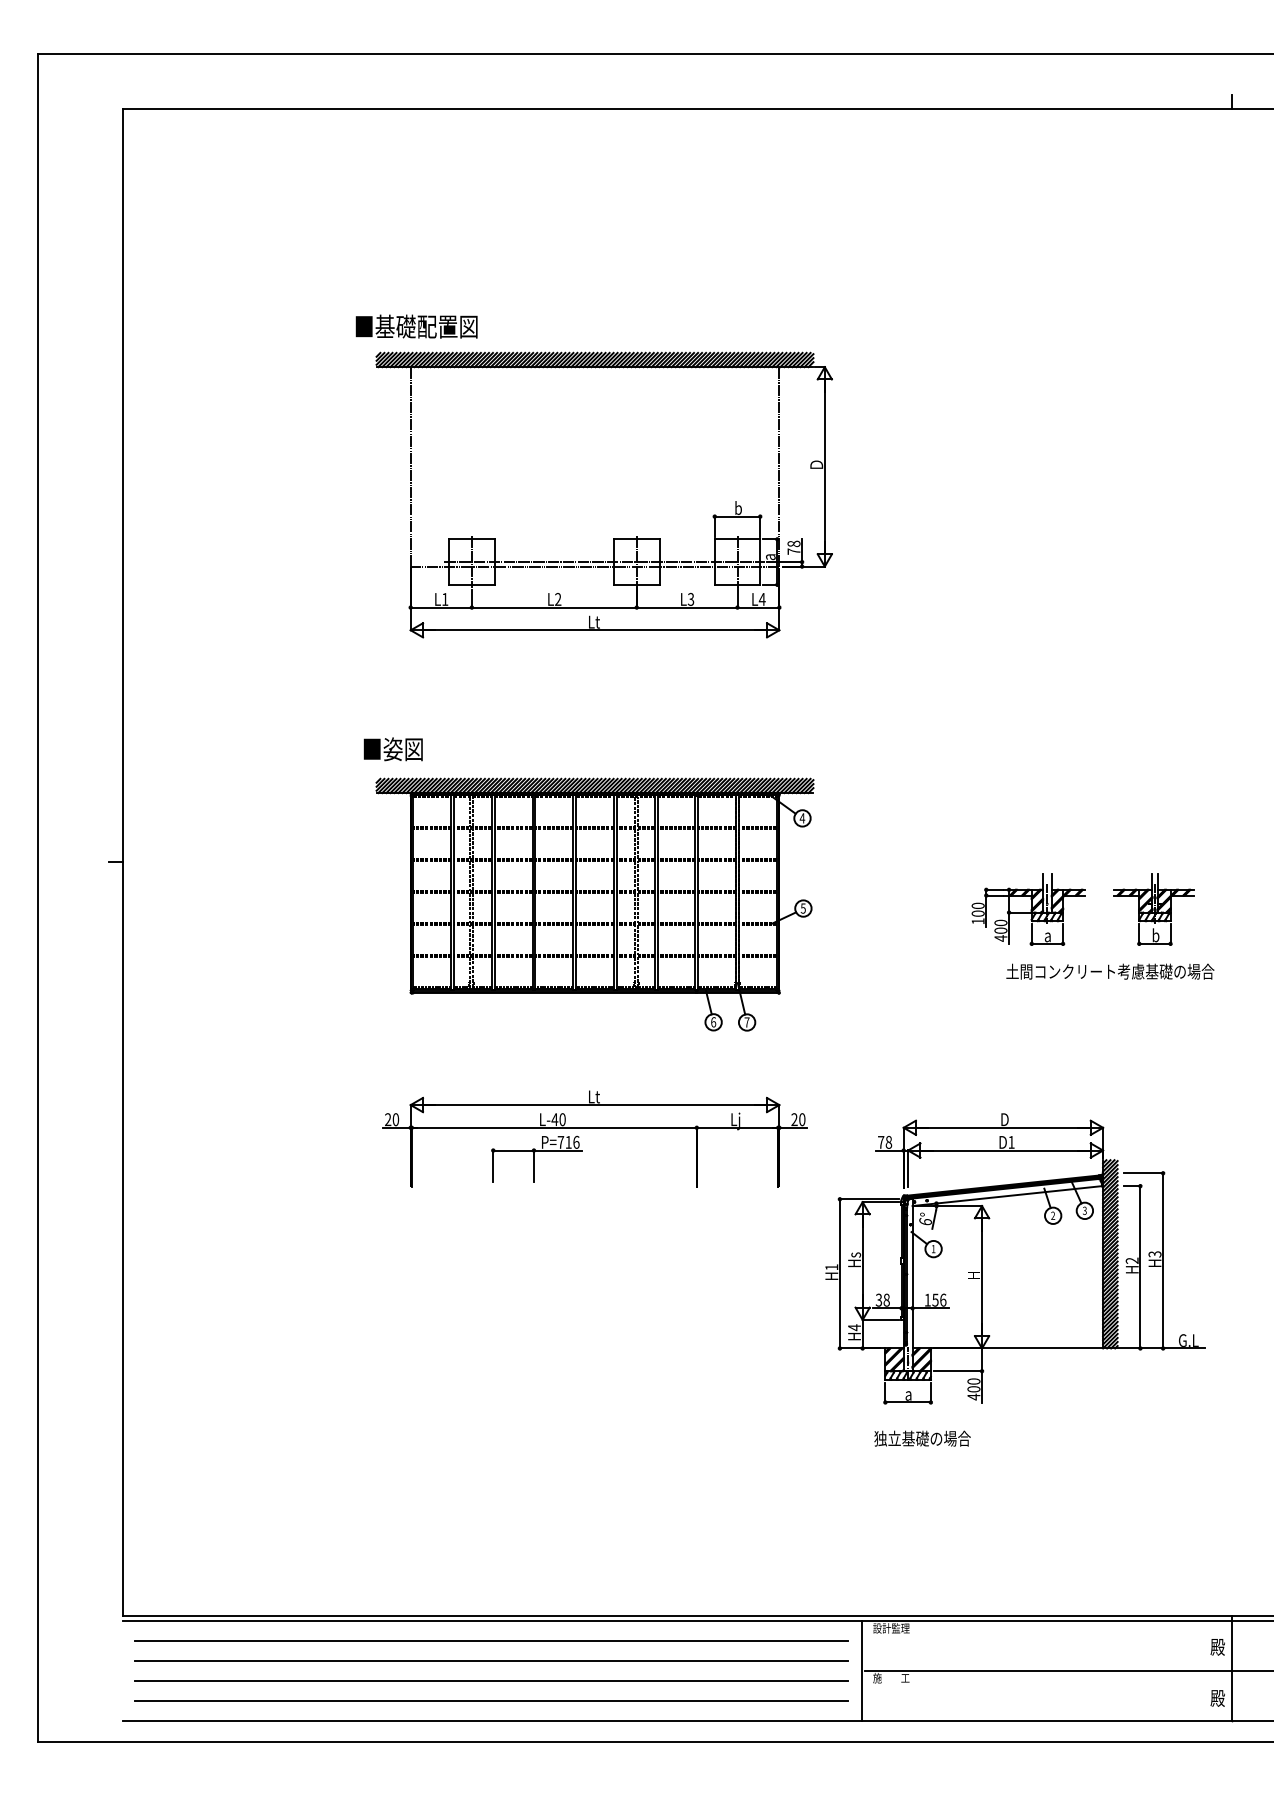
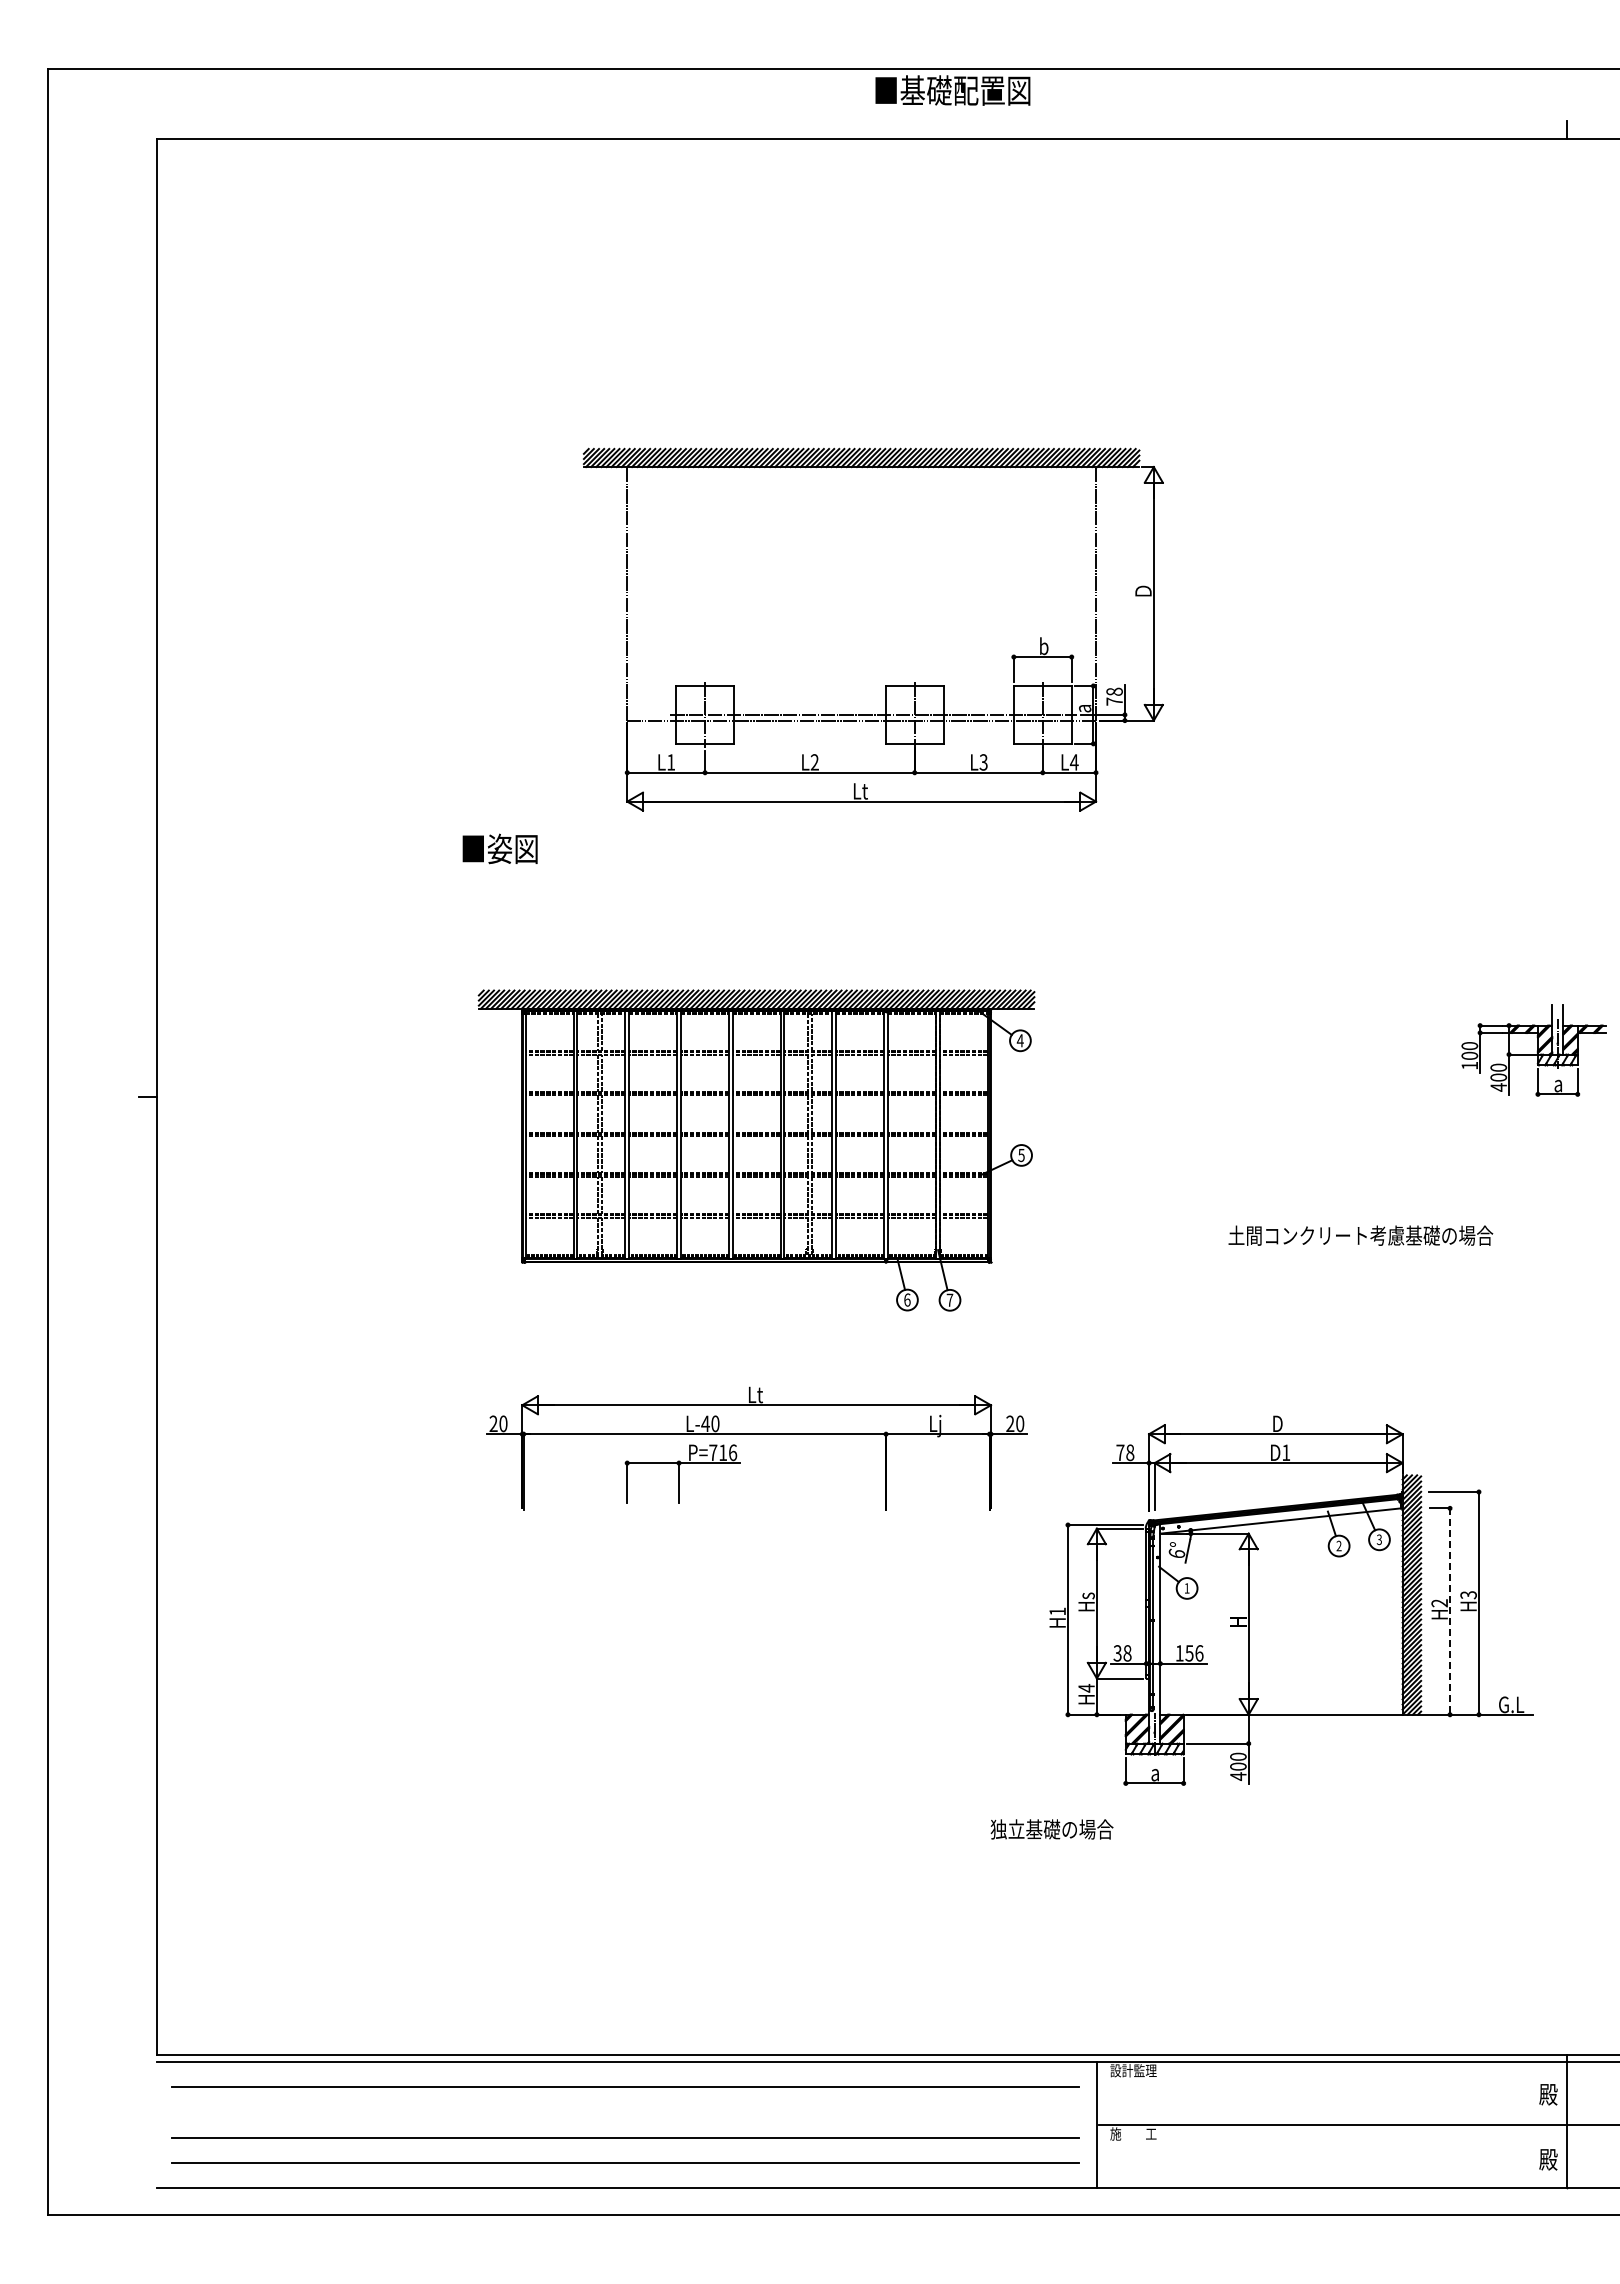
text: (416, 326) -> (952, 90), moved
part: (613, 538) -> (885, 685), moved
text: (392, 748) -> (499, 848), moved
part: (1028, 909) -> (1533, 1050), moved
part: (1153, 909) -> (1466, 1156), removed
text: (1110, 971) -> (1360, 1235), moved
line: (1140, 1268) -> (1450, 1612), solid -> dashed
text: (922, 1438) -> (1051, 1829), moved
line: (491, 1661) -> (625, 2112), removed

